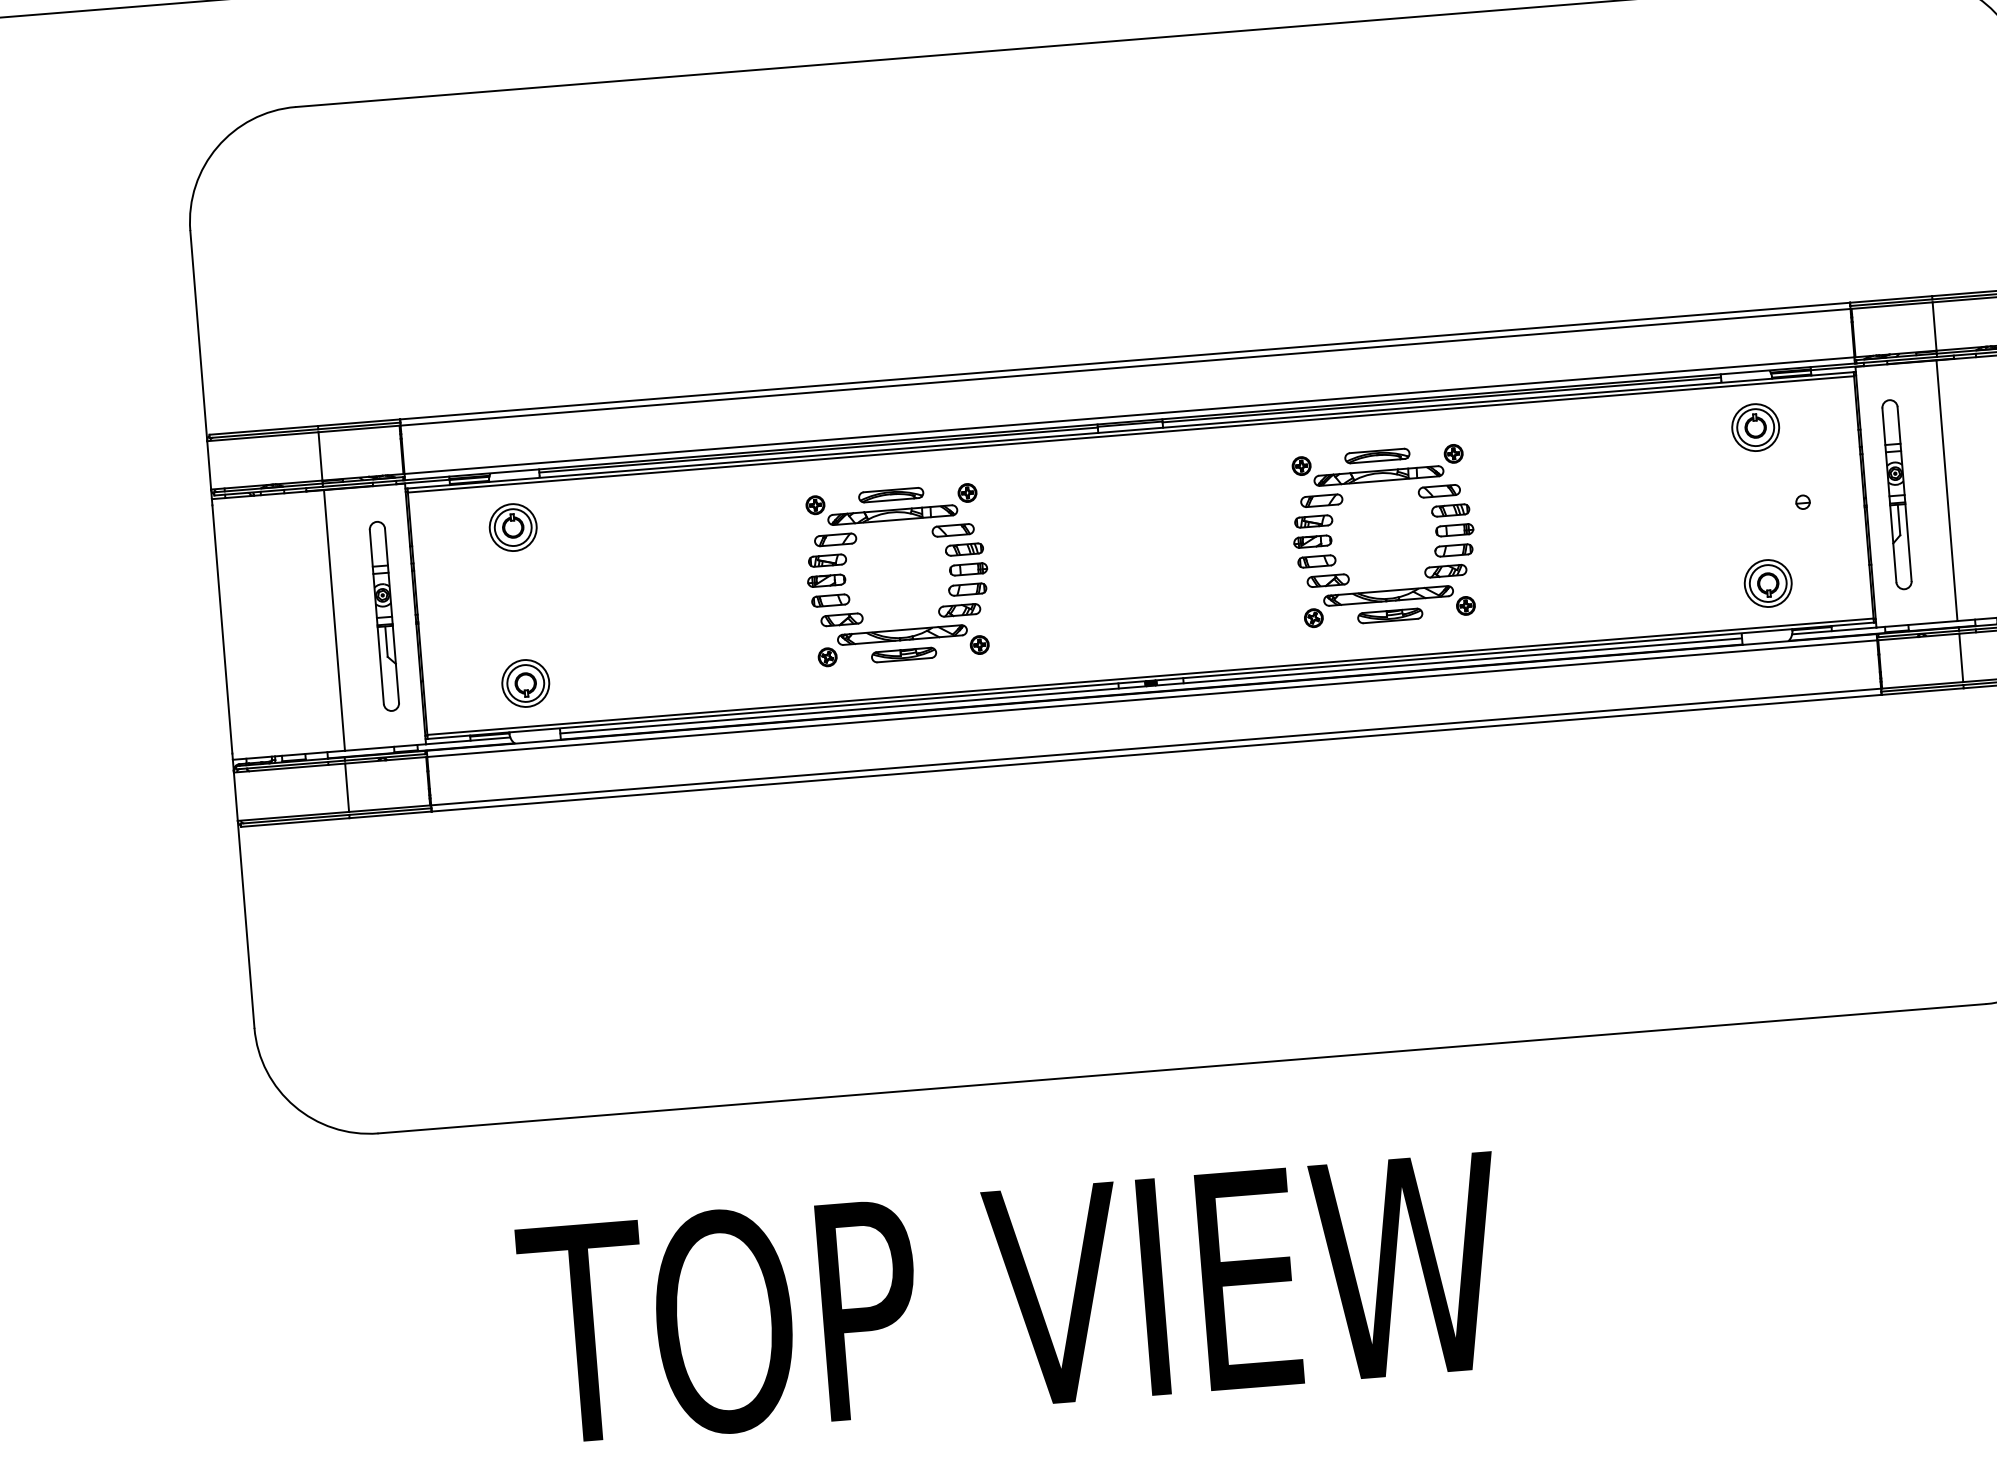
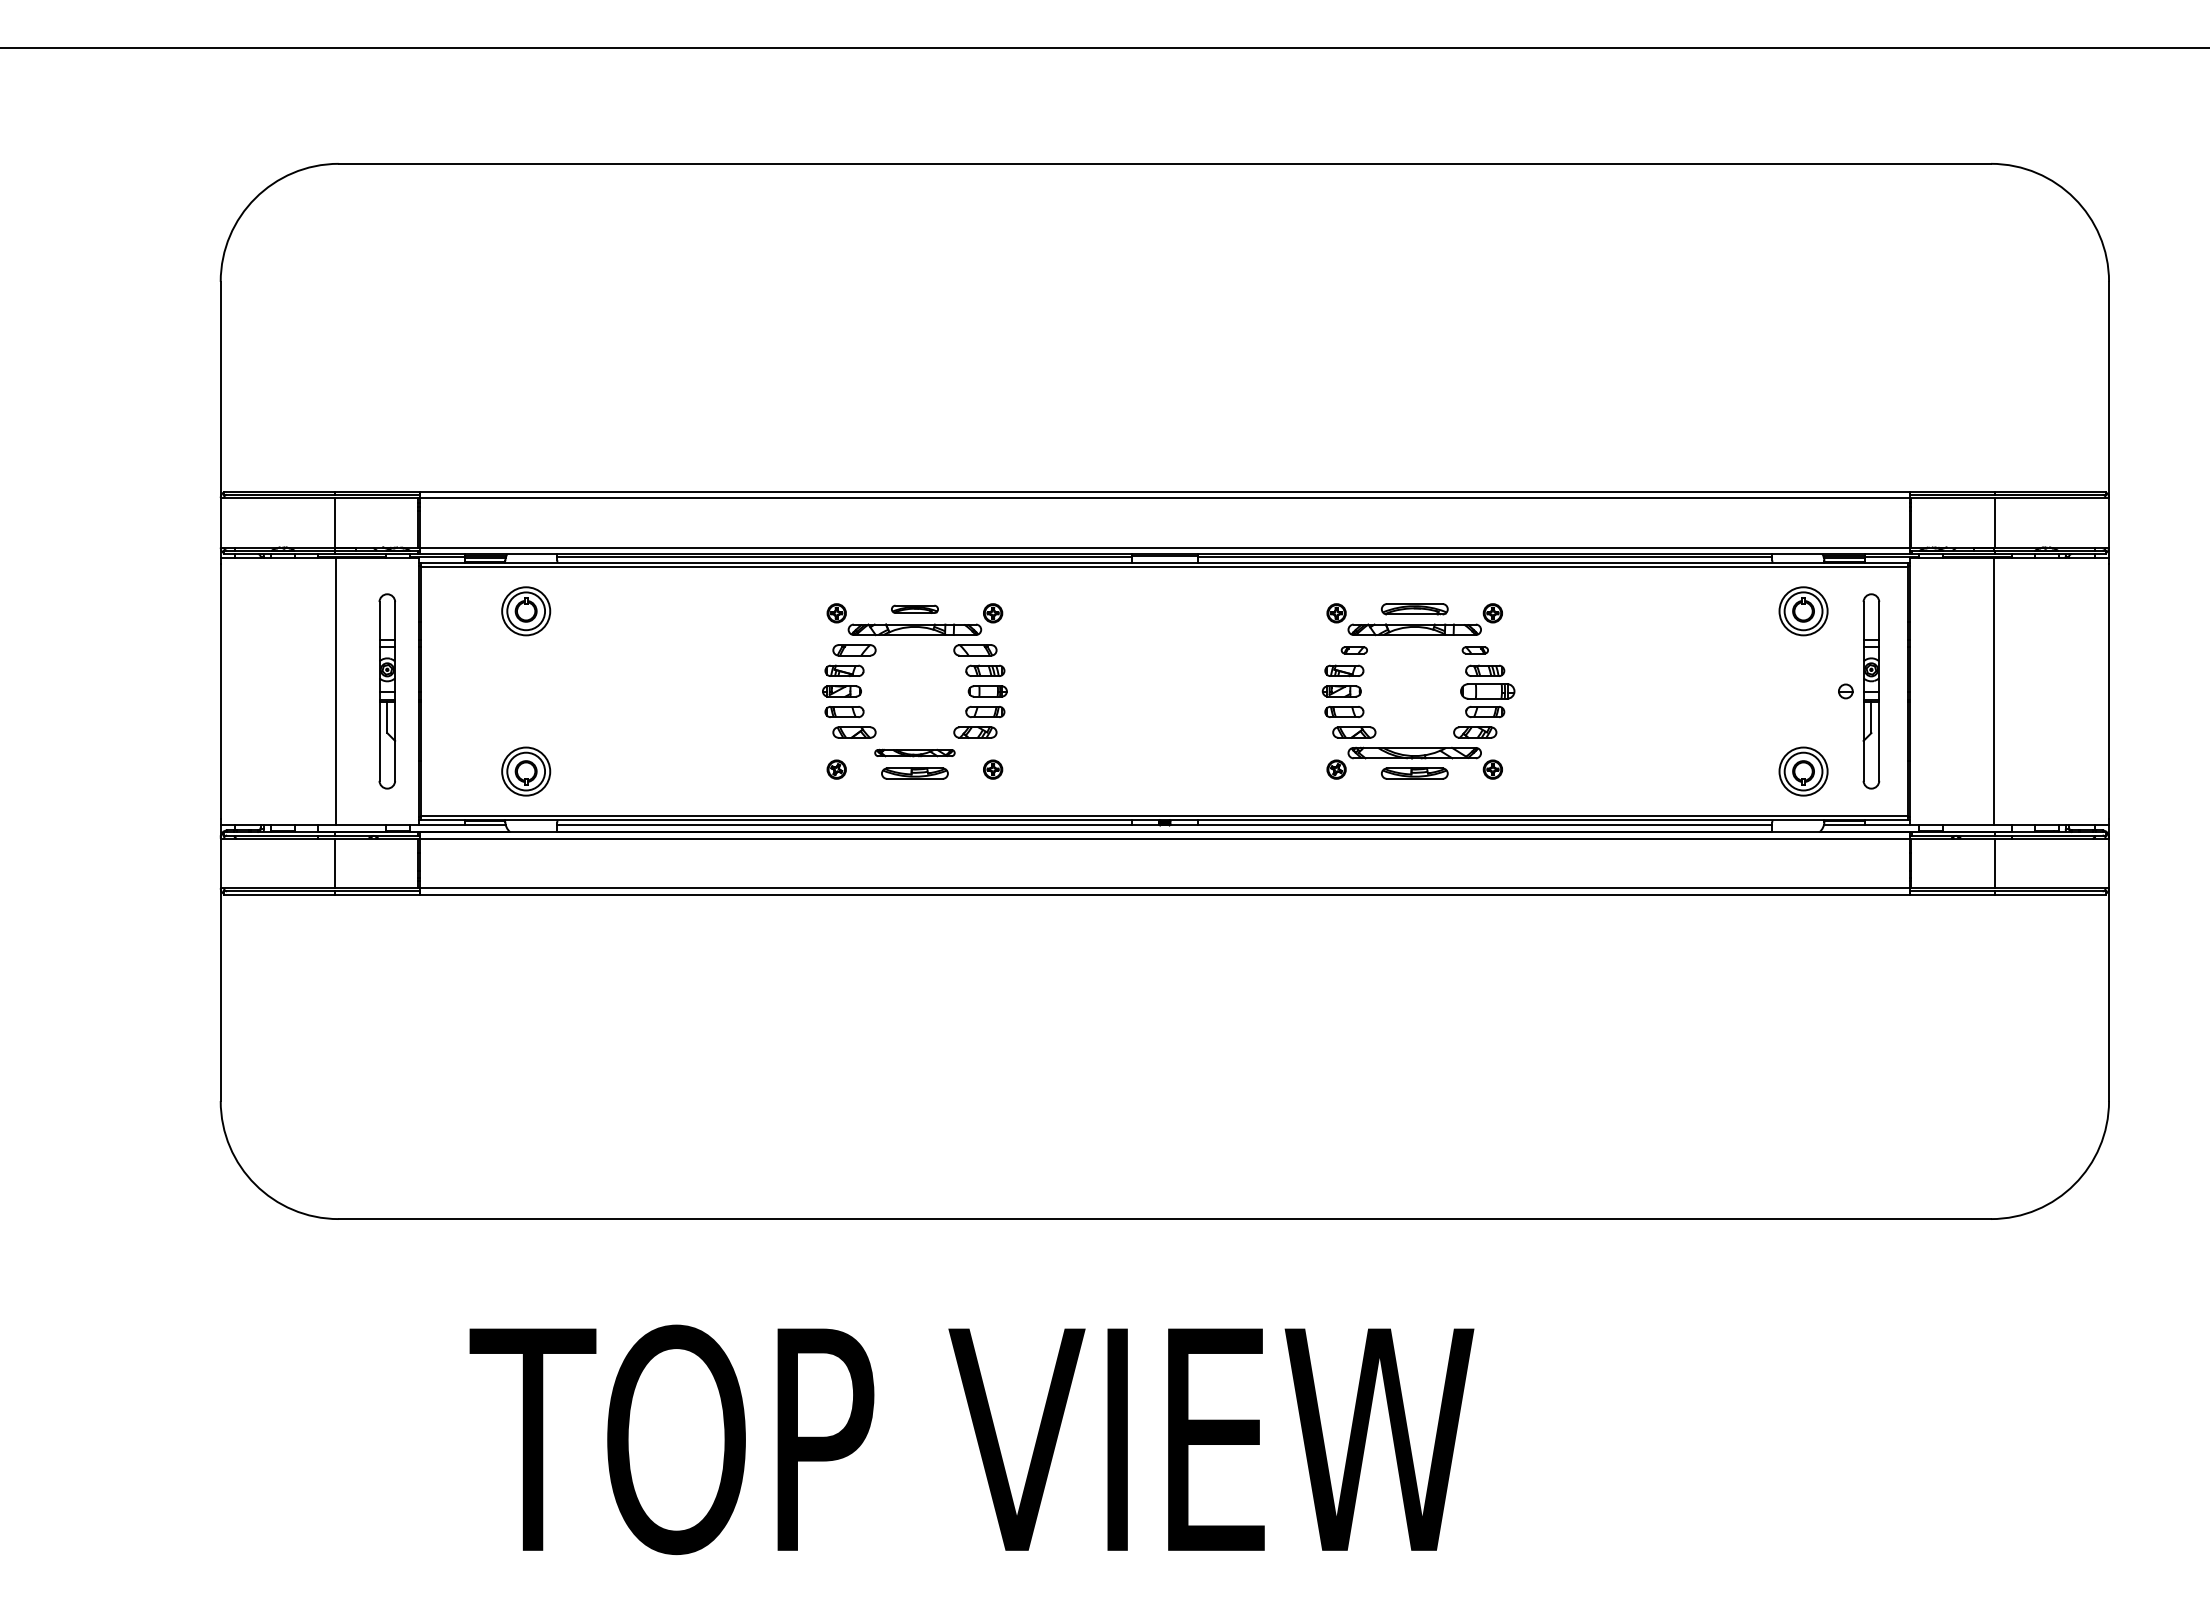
part: (1439, 491) -> (1475, 650), size x0.6
part: (1897, 494) -> (1871, 691), moved
part: (890, 495) -> (914, 609), size x0.7
part: (1321, 500) -> (1354, 650), size x0.6
part: (1454, 530) -> (1487, 691), size x1.4
part: (901, 634) -> (914, 752), size x0.6

